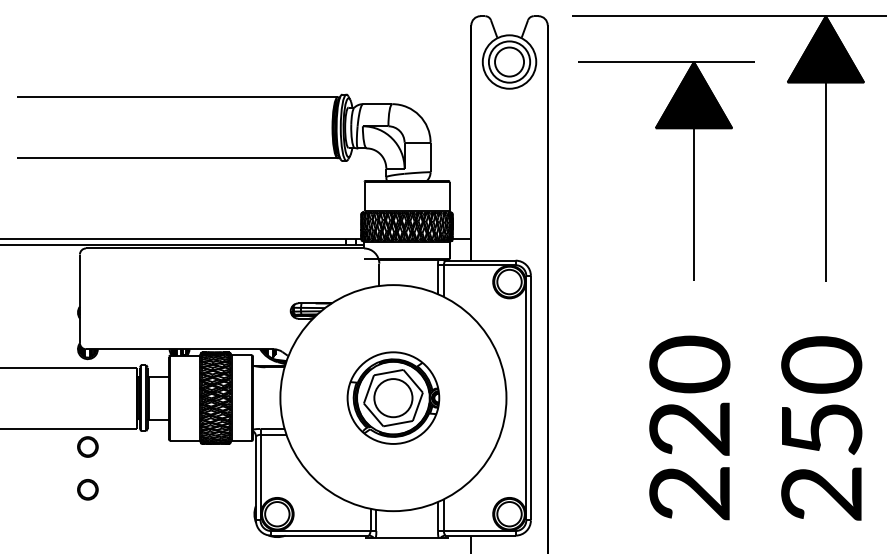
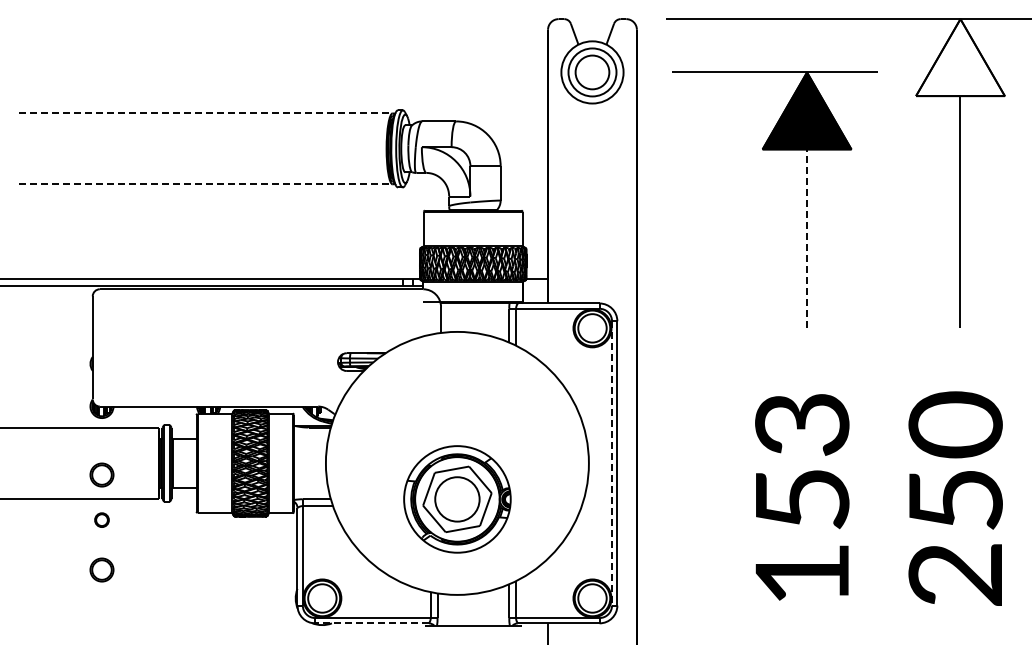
fill: (825, 49) -> (960, 57), removed
line: (176, 97) -> (205, 113), solid -> dashed
line: (176, 158) -> (205, 184), solid -> dashed
line: (694, 204) -> (807, 238), solid -> dashed
part: (393, 398) -> (457, 499), moved
line: (526, 398) -> (612, 463), solid -> dashed
part: (87, 407) -> (101, 474), added
text: (690, 427) -> (802, 497), 220 -> 153
part: (87, 446) -> (101, 519), size x0.6
line: (320, 535) -> (372, 623), solid -> dashed

